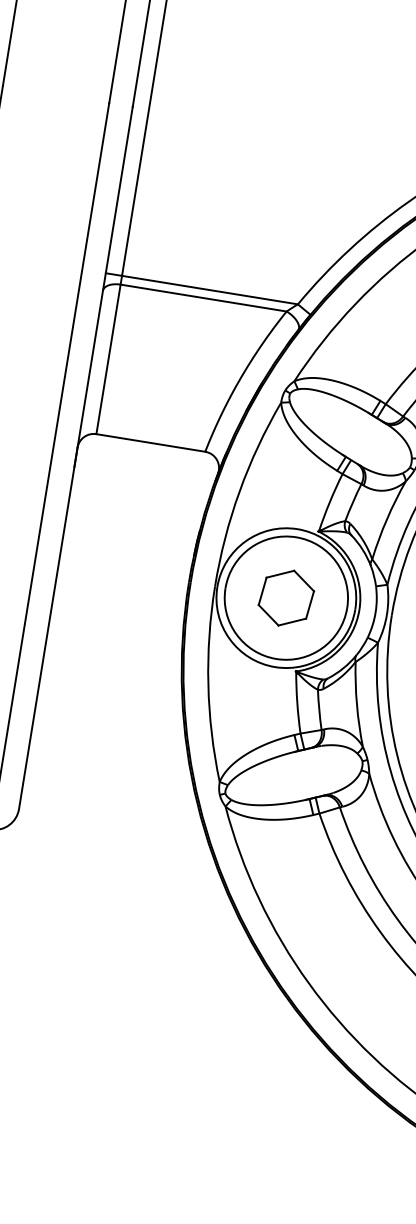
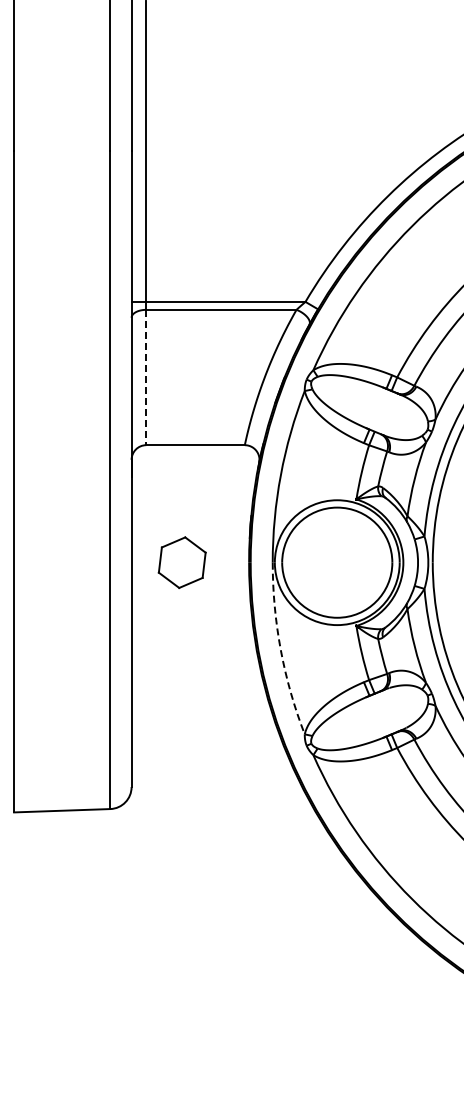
line: (108, 359) -> (146, 377), solid -> dashed
part: (285, 597) -> (181, 562), moved
arc: (207, 685) -> (280, 650), solid -> dashed

